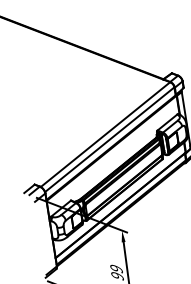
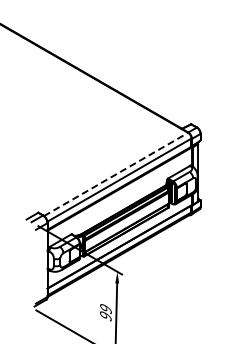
line: (105, 134) -> (116, 174), solid -> dashed

